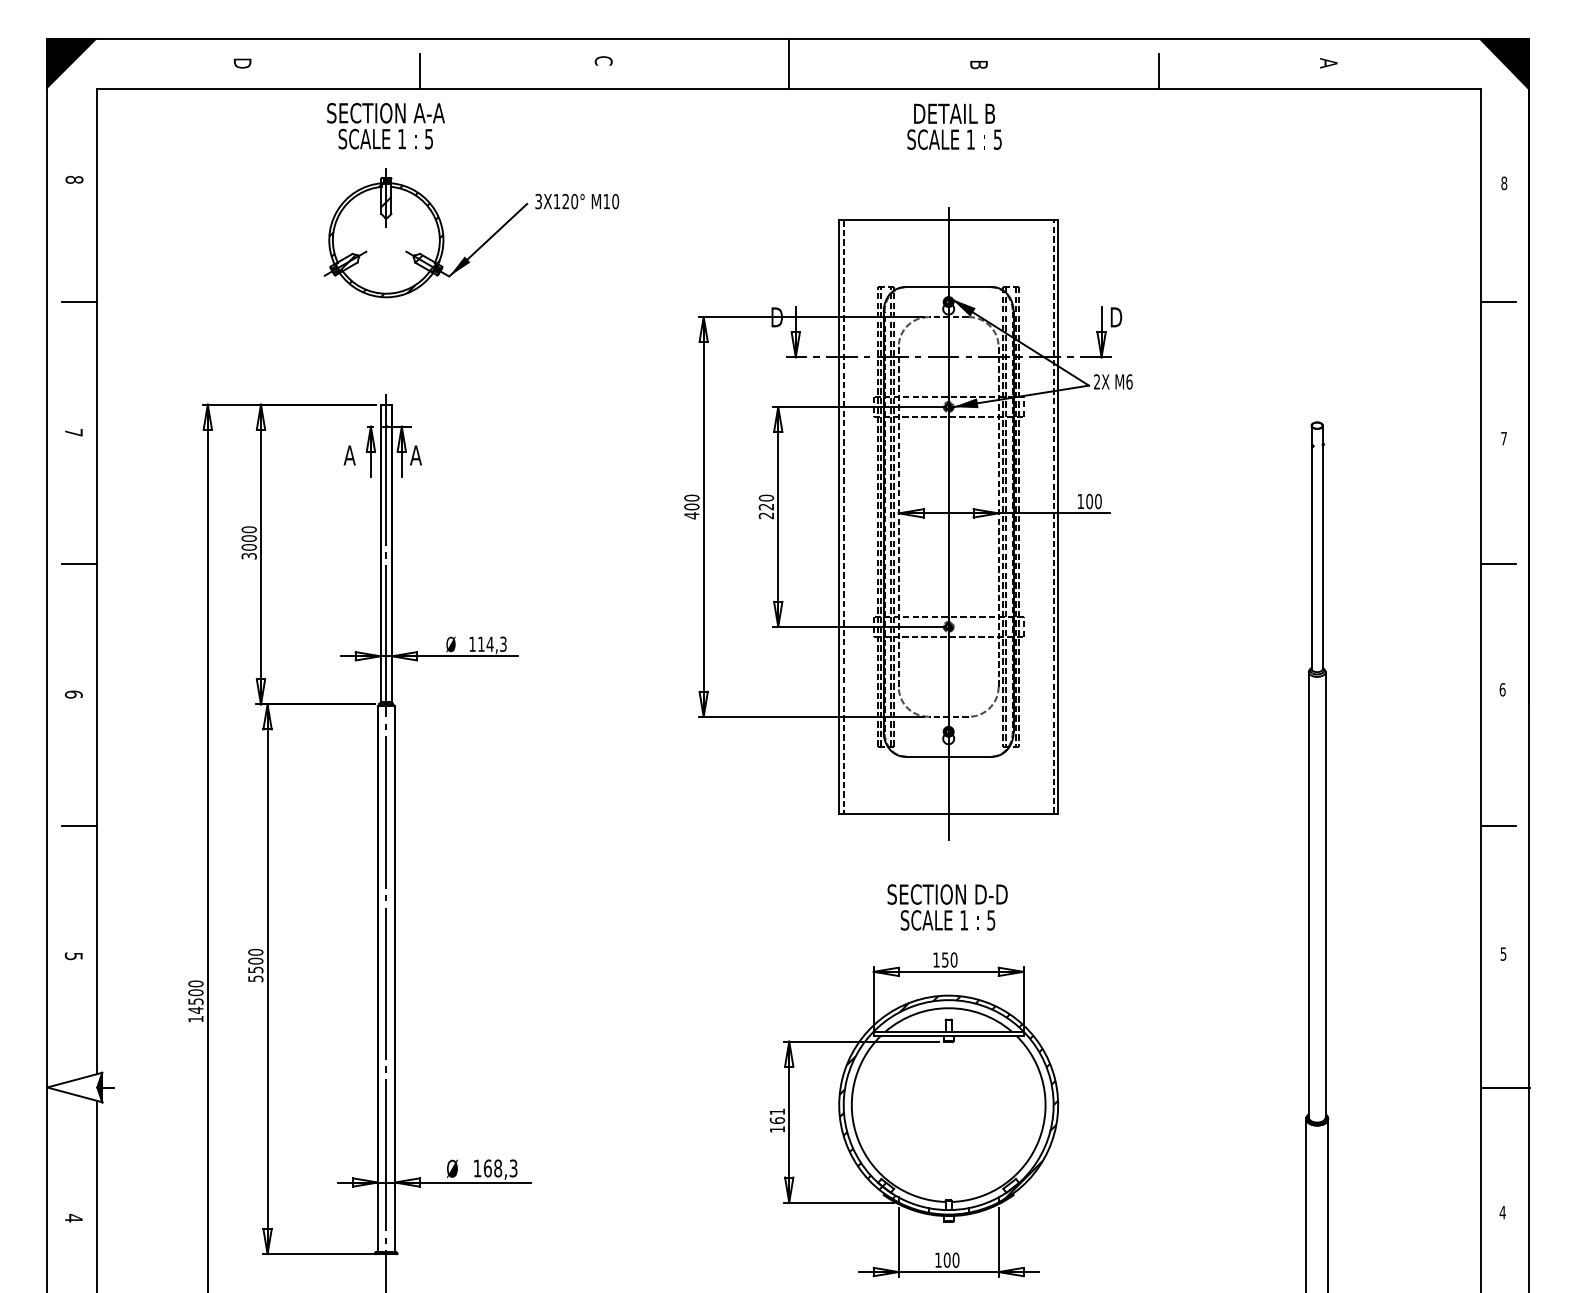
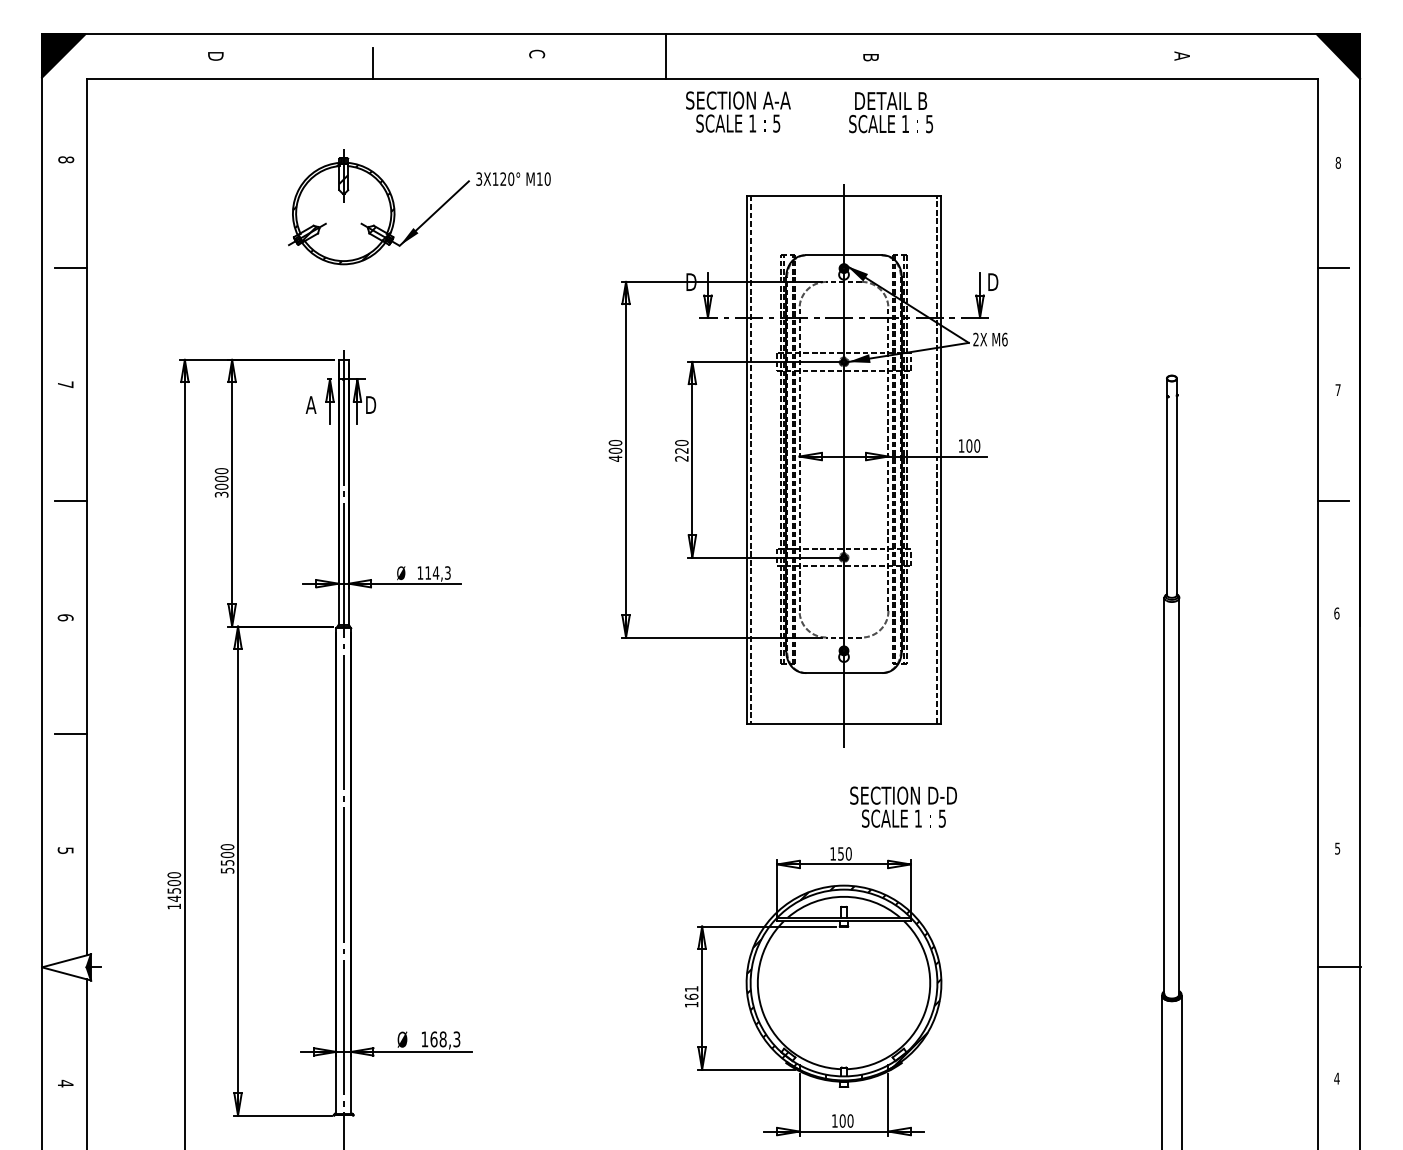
line: (789, 63) -> (665, 56), moved
line: (1159, 70) -> (1031, 62), removed
text: (385, 126) -> (737, 112), moved
text: (954, 126) -> (891, 112), moved
text: (416, 455) -> (370, 405), A -> D
line: (1498, 825) -> (1333, 734), removed
text: (947, 907) -> (903, 807), moved

